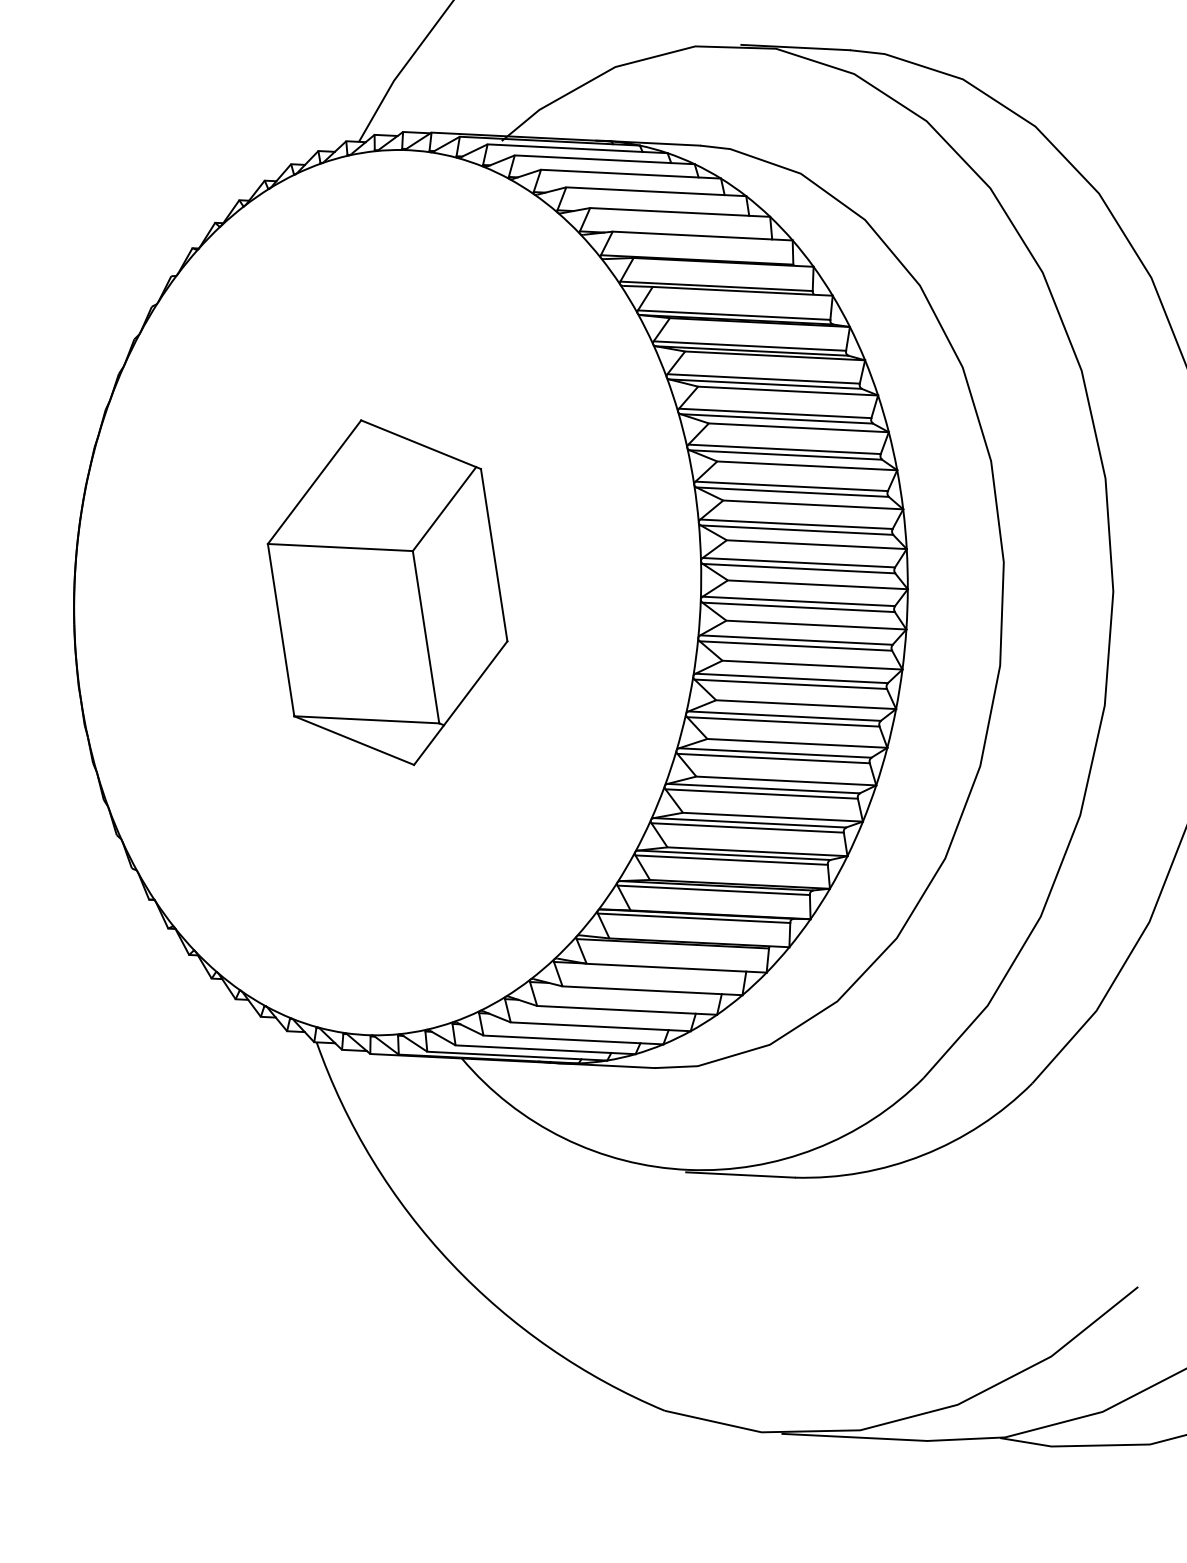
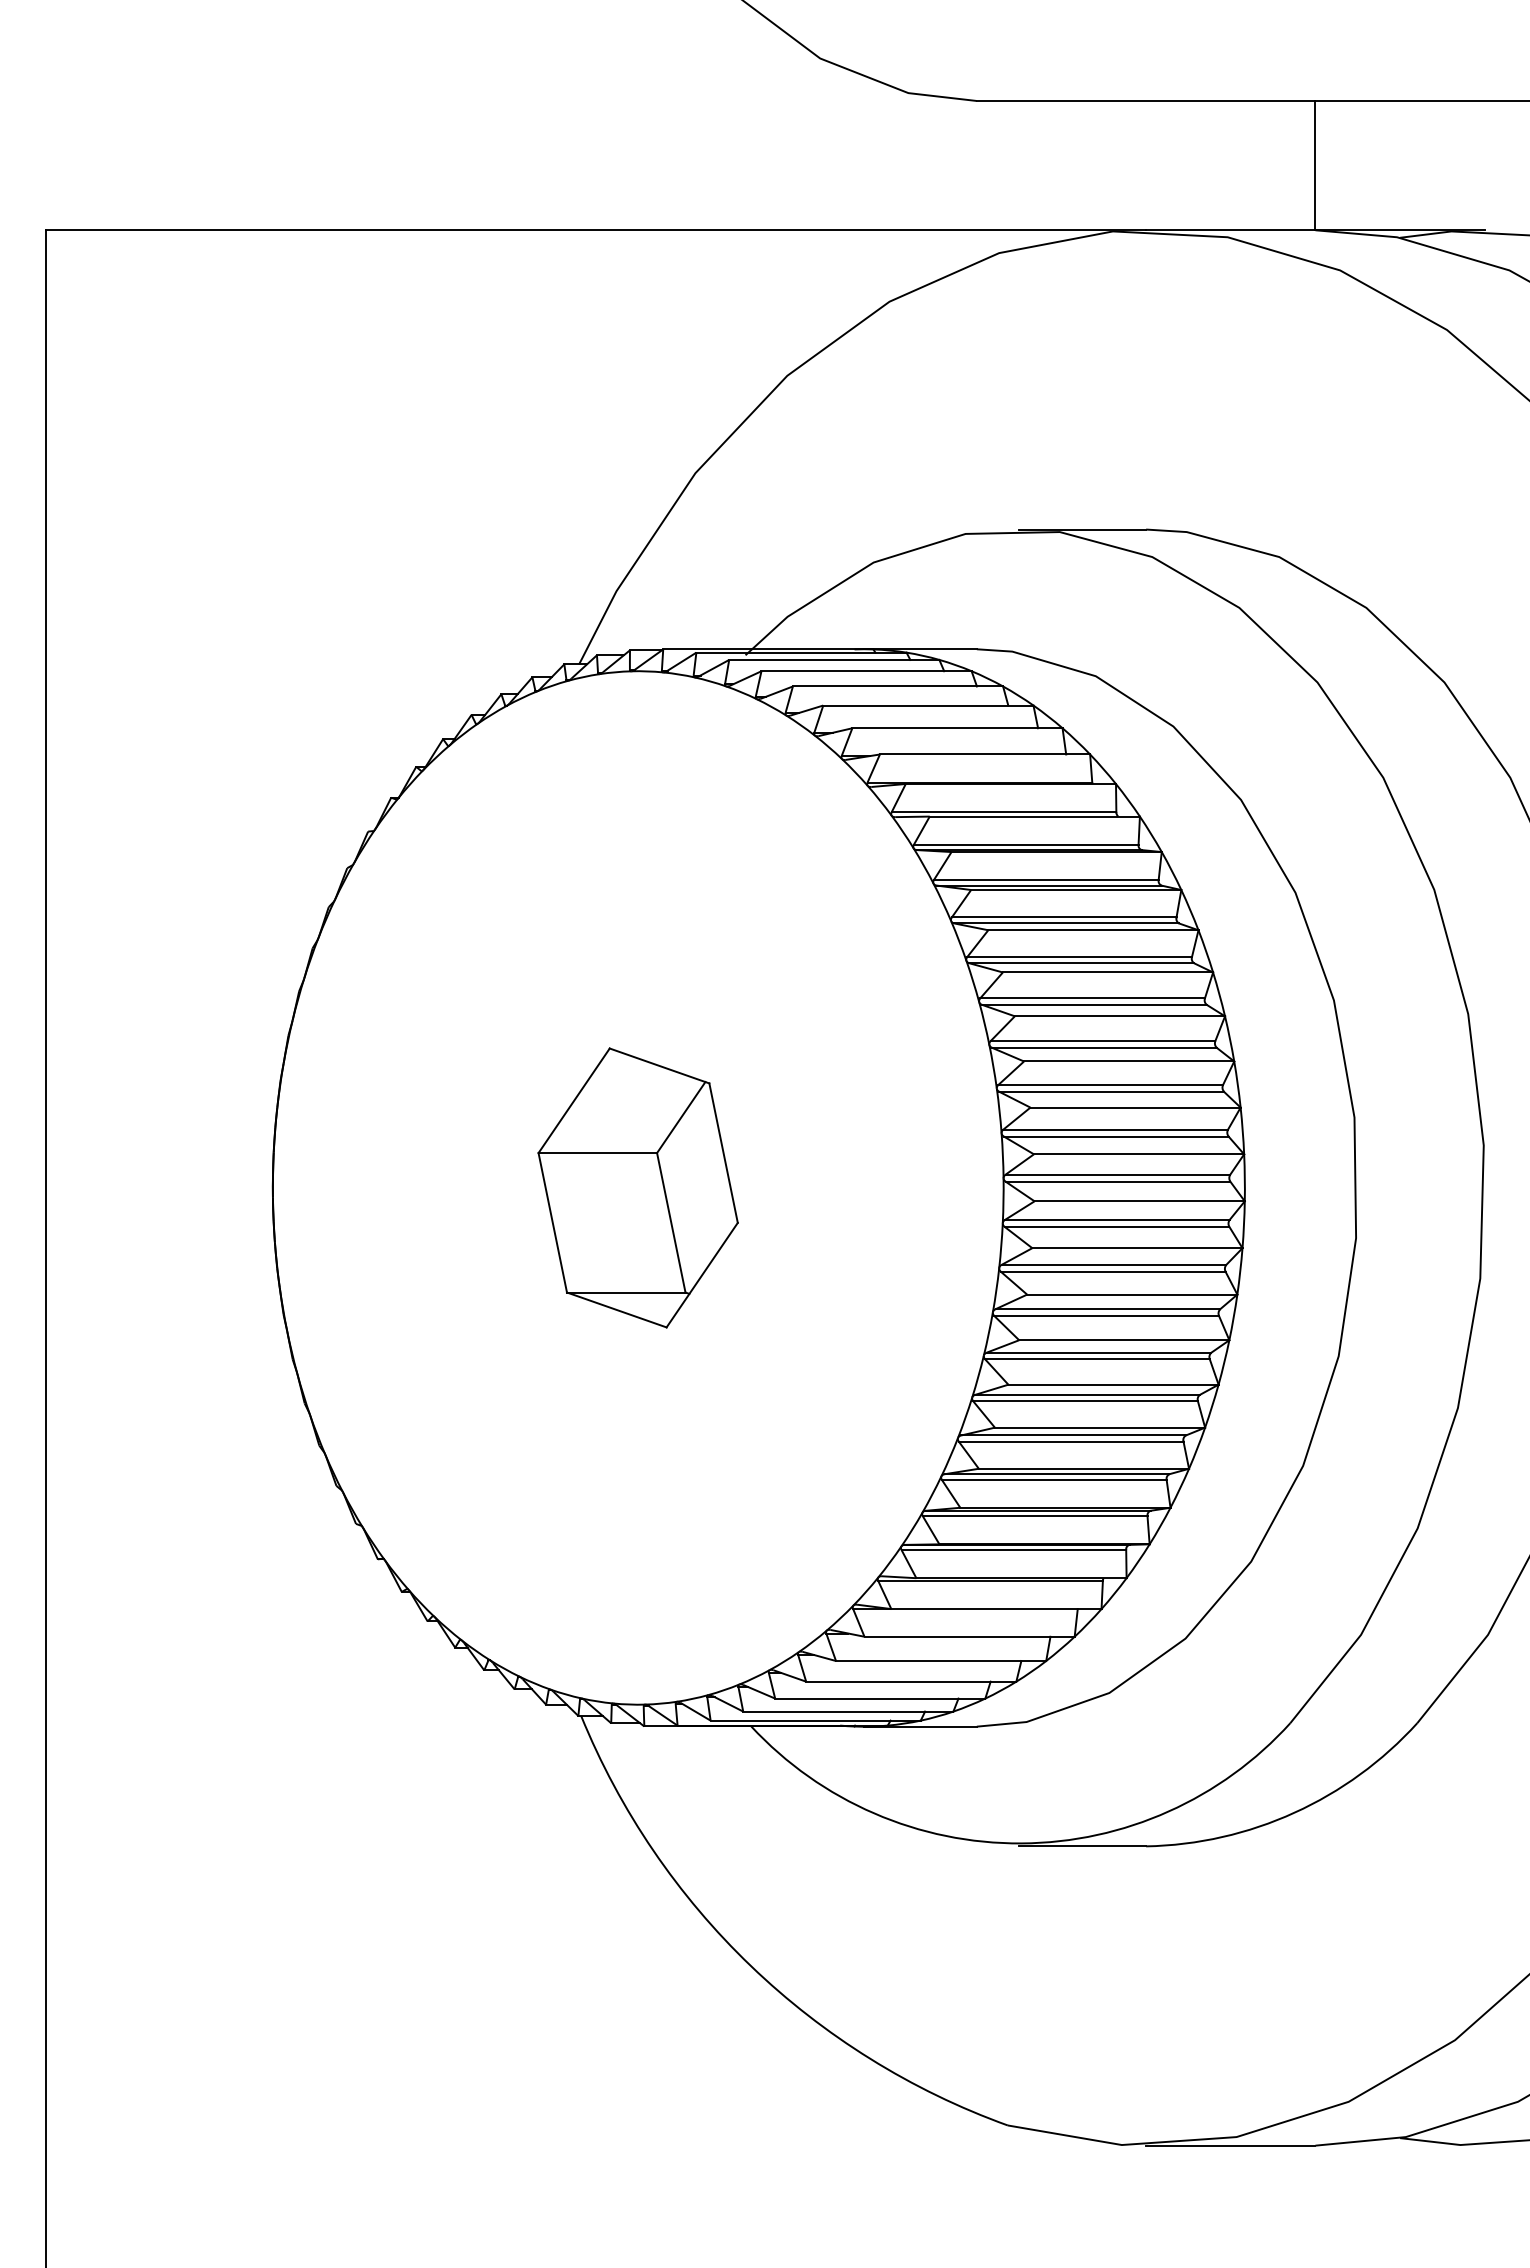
part: (387, 592) -> (637, 1187), size x0.7

